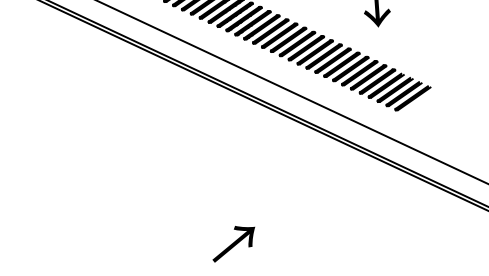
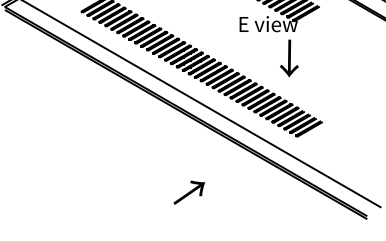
text: (234, 243) -> (189, 192), moved

